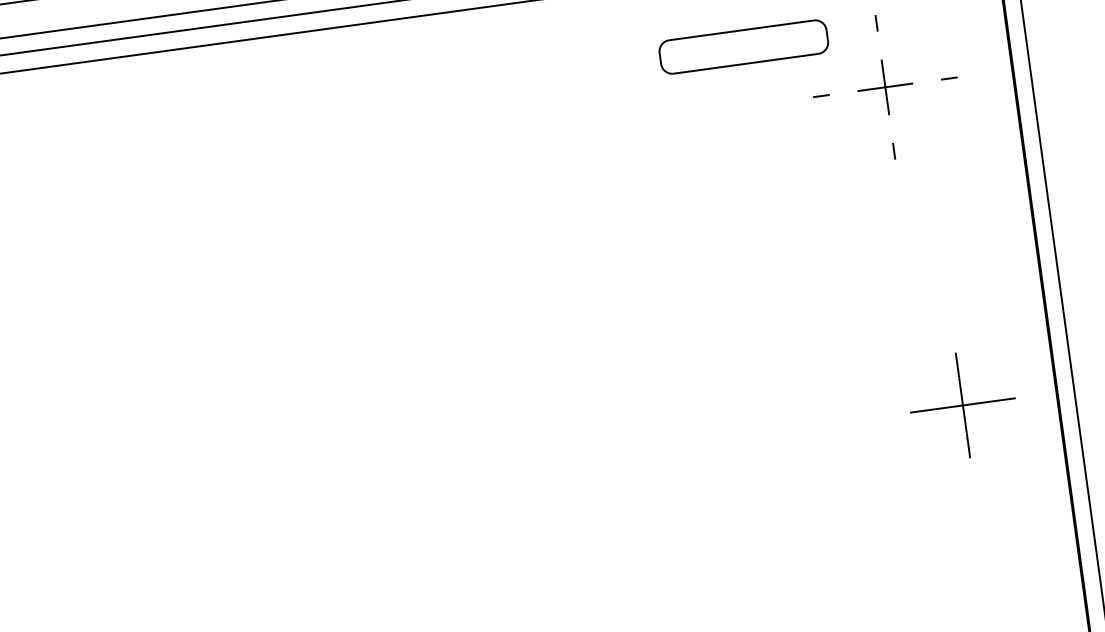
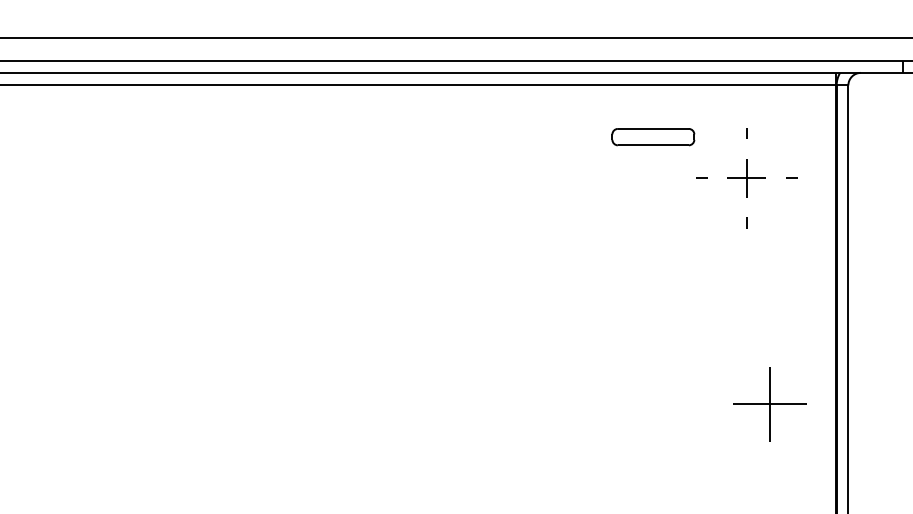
part: (743, 46) -> (653, 136), size x0.7

